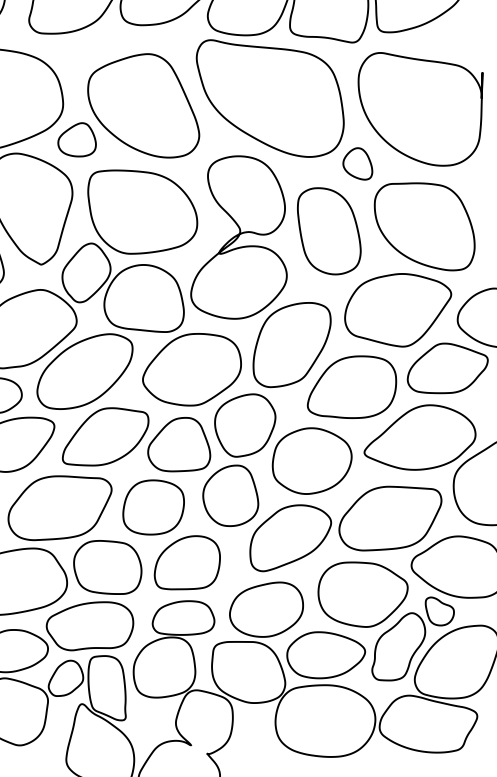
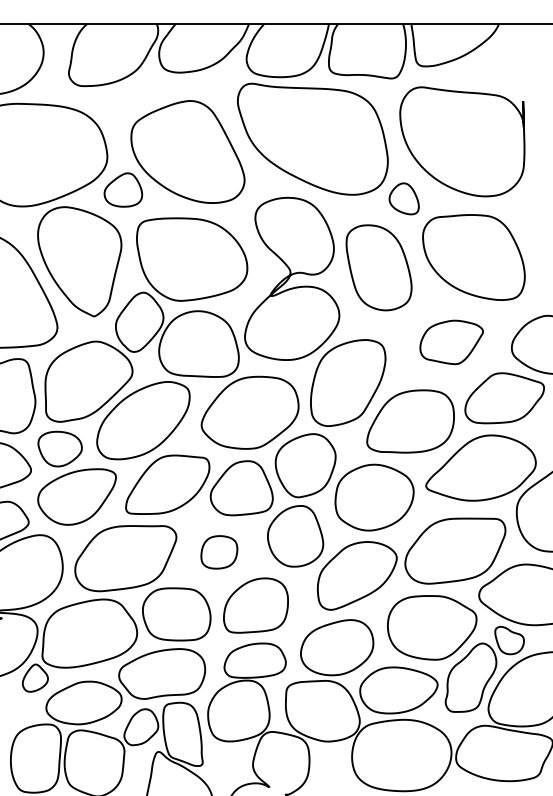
part: (397, 310) -> (451, 342), size x0.6
part: (153, 507) -> (219, 552), size x0.6

